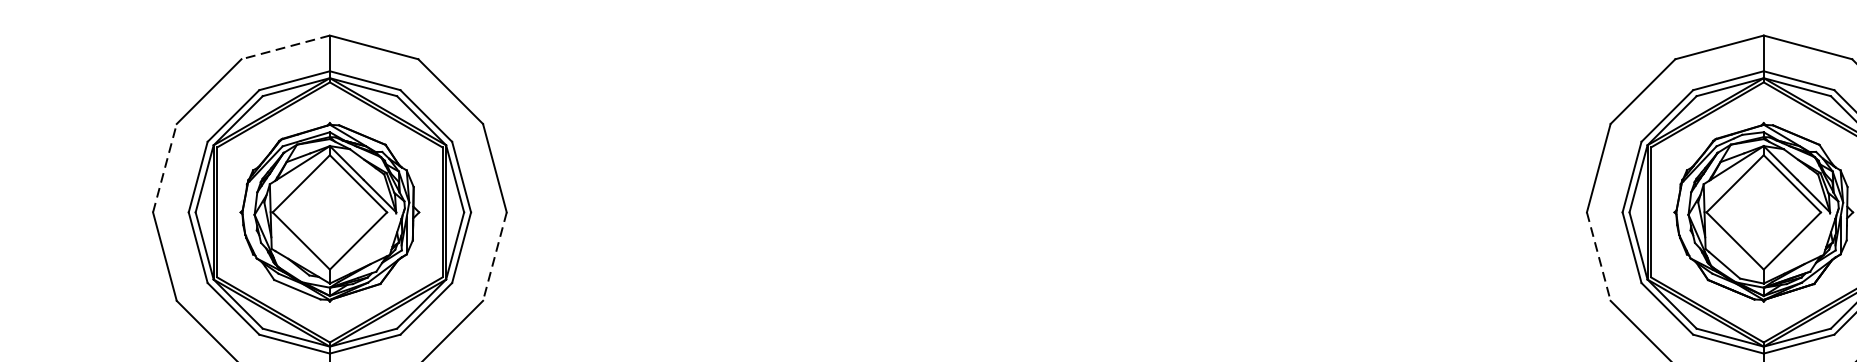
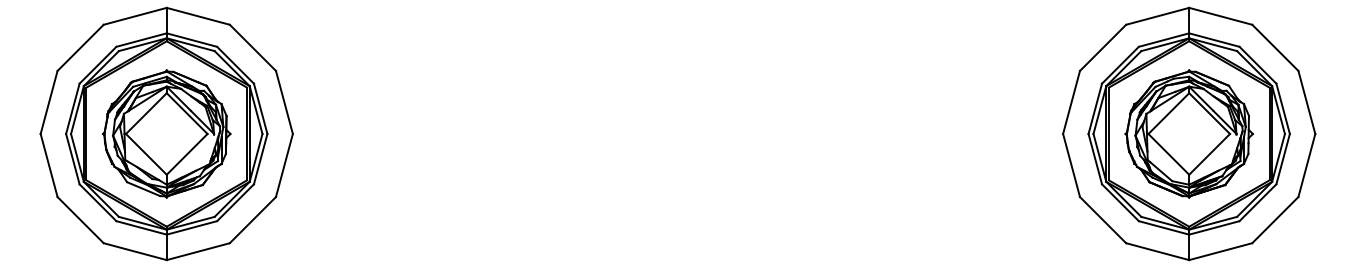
line: (286, 47) -> (135, 16), dashed -> solid
line: (165, 168) -> (49, 102), dashed -> solid
line: (495, 256) -> (284, 165), dashed -> solid
line: (1598, 256) -> (1071, 165), dashed -> solid

